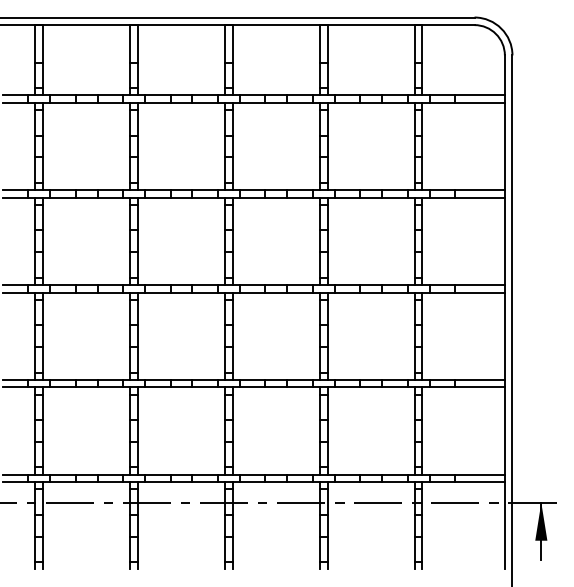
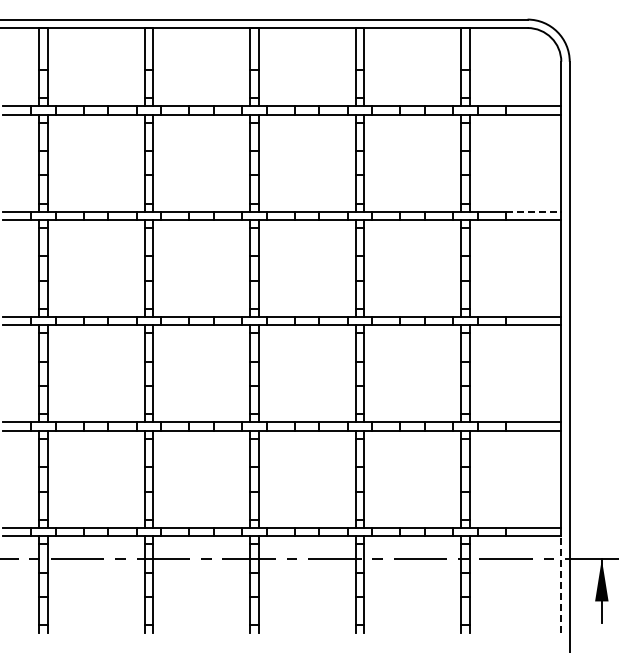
line: (479, 190) -> (533, 211), solid -> dashed
line: (505, 525) -> (561, 584), solid -> dashed

